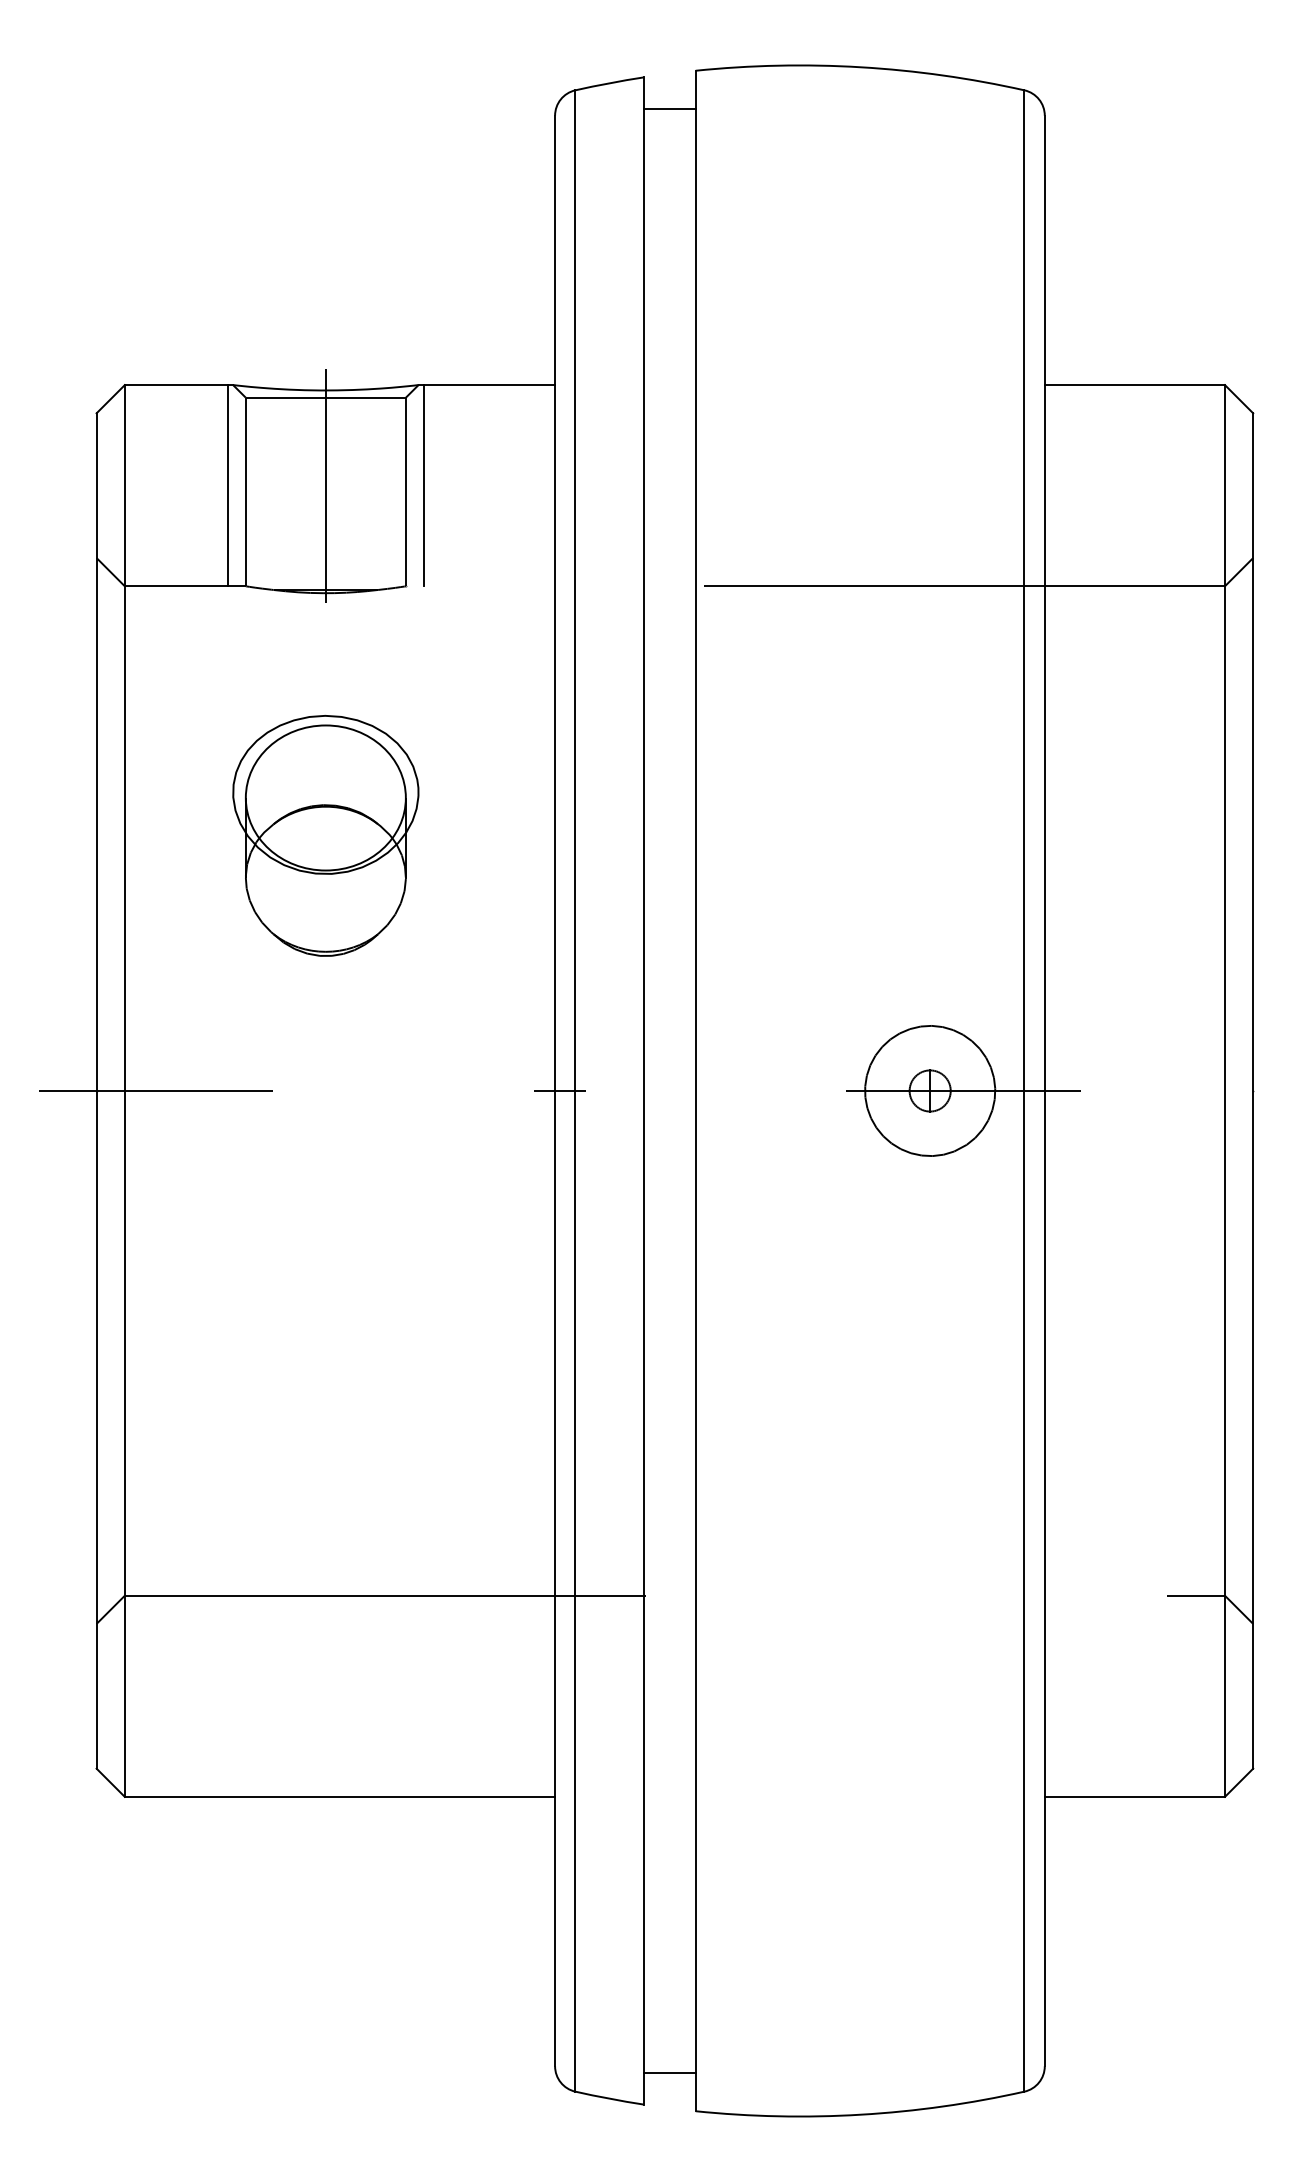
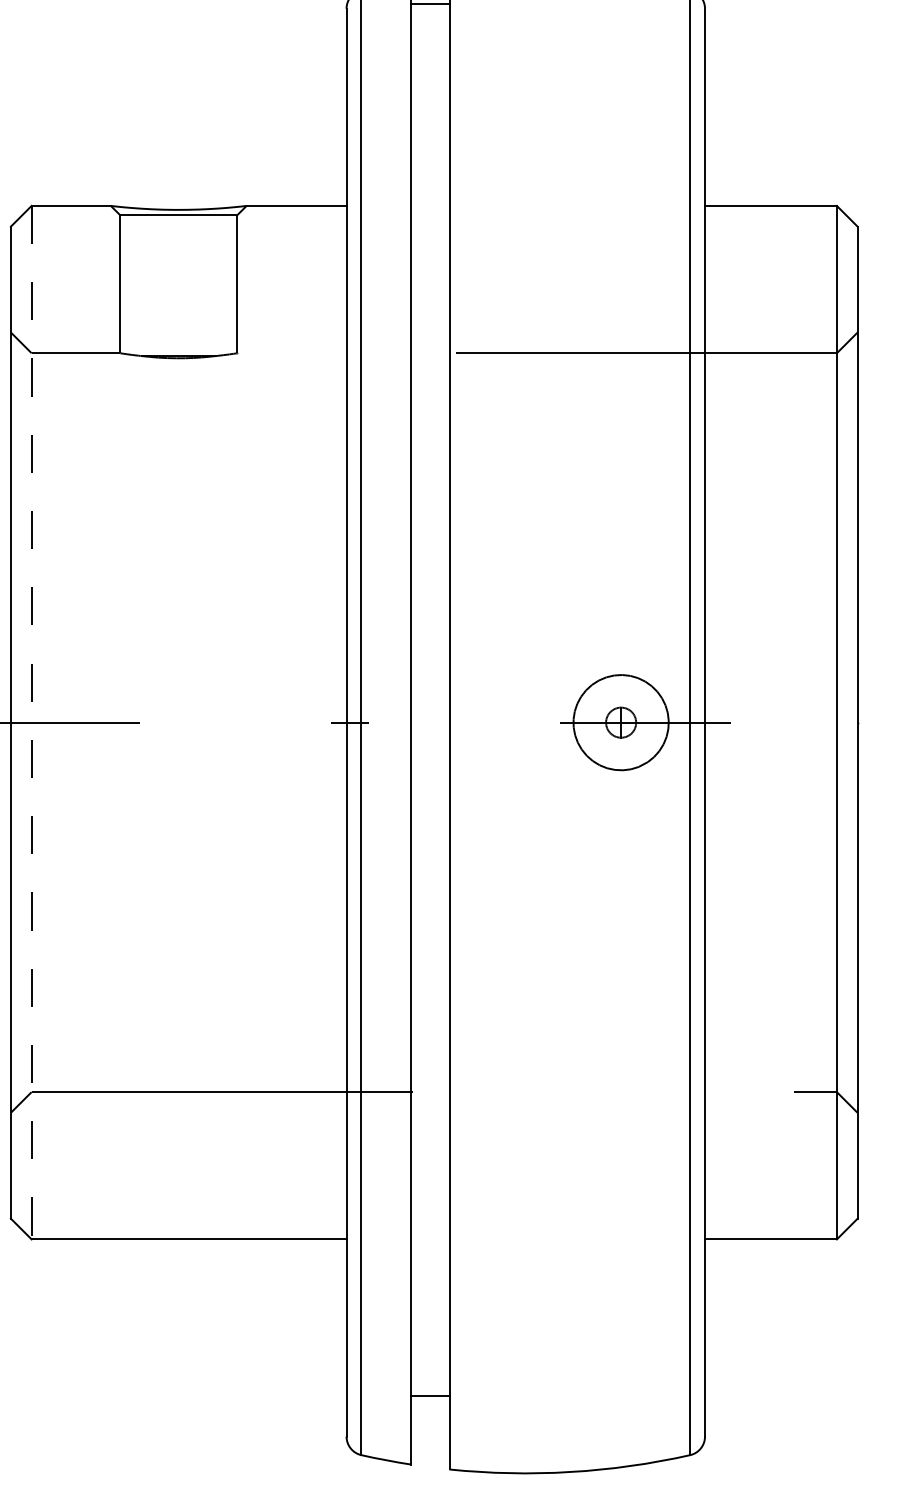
line: (228, 485) -> (107, 279), removed
line: (423, 485) -> (250, 279), removed
line: (325, 493) -> (178, 285), removed
part: (325, 835) -> (178, 535), removed
line: (124, 1091) -> (31, 723), solid -> dashed
line: (669, 2073) -> (430, 1396), moved

